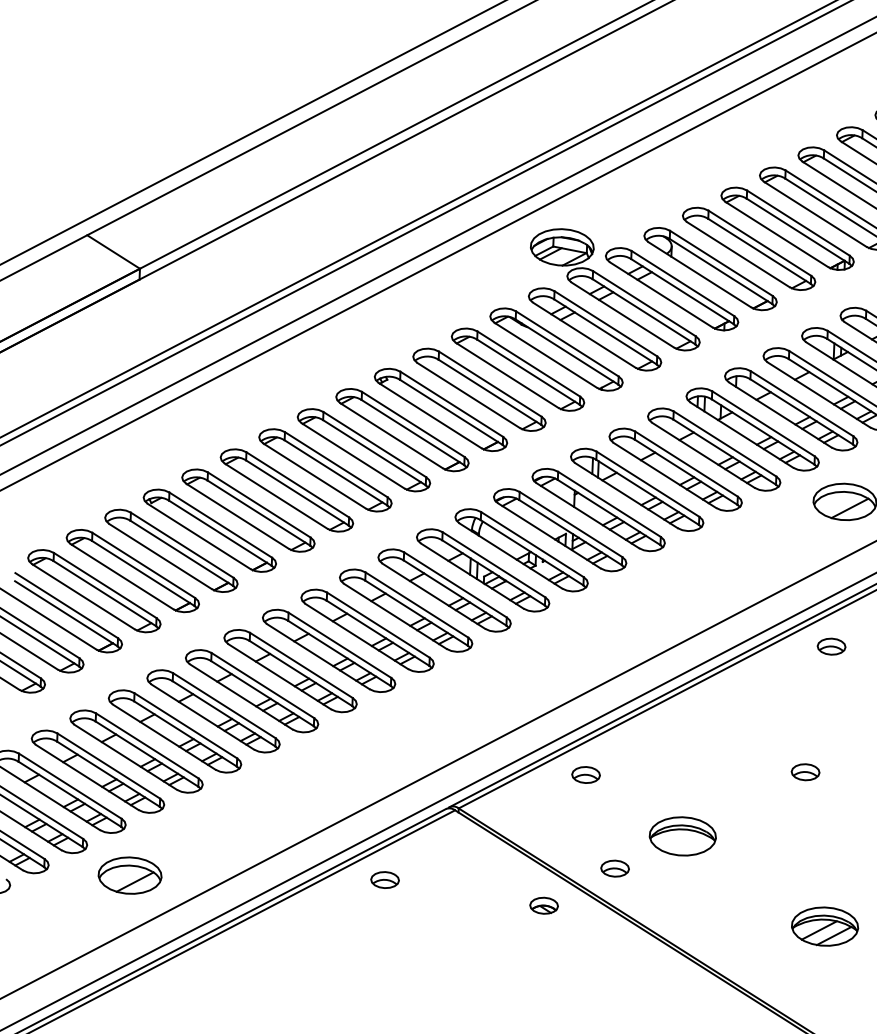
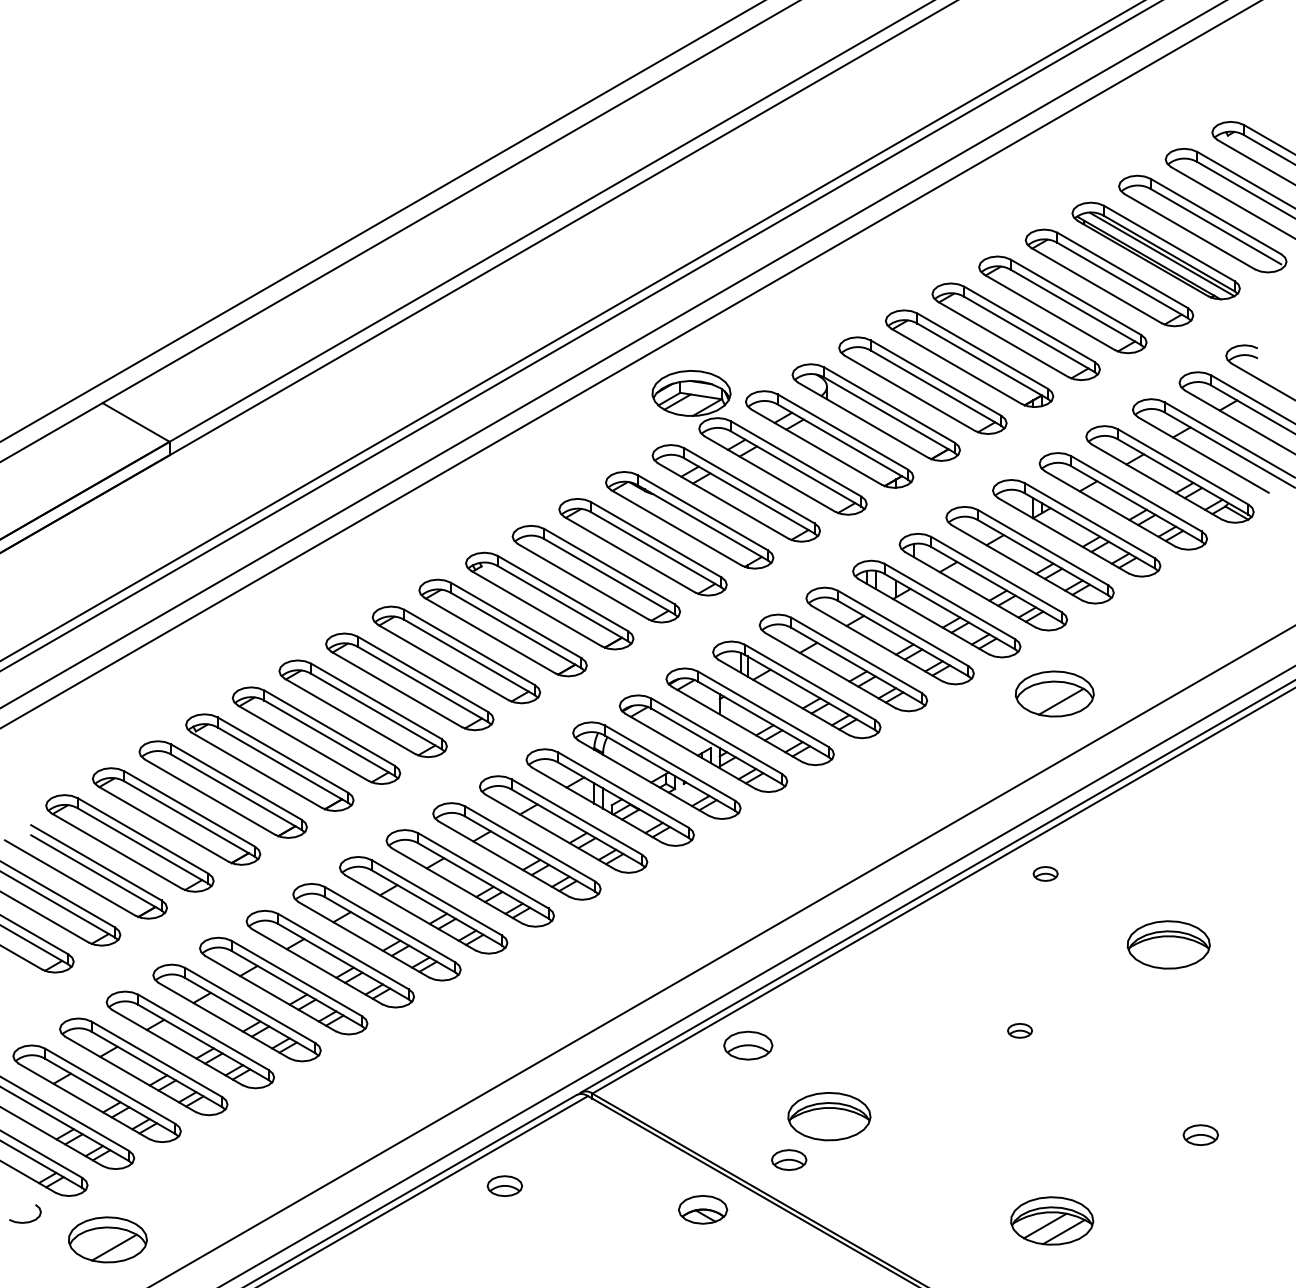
part: (831, 646) -> (1045, 873), size x0.7
part: (805, 771) -> (1019, 1030), size x0.7
part: (586, 774) -> (748, 1045), size x1.4
part: (682, 836) -> (829, 1116), moved
part: (129, 875) -> (107, 1239), moved
part: (544, 905) -> (703, 1209), size x1.4

